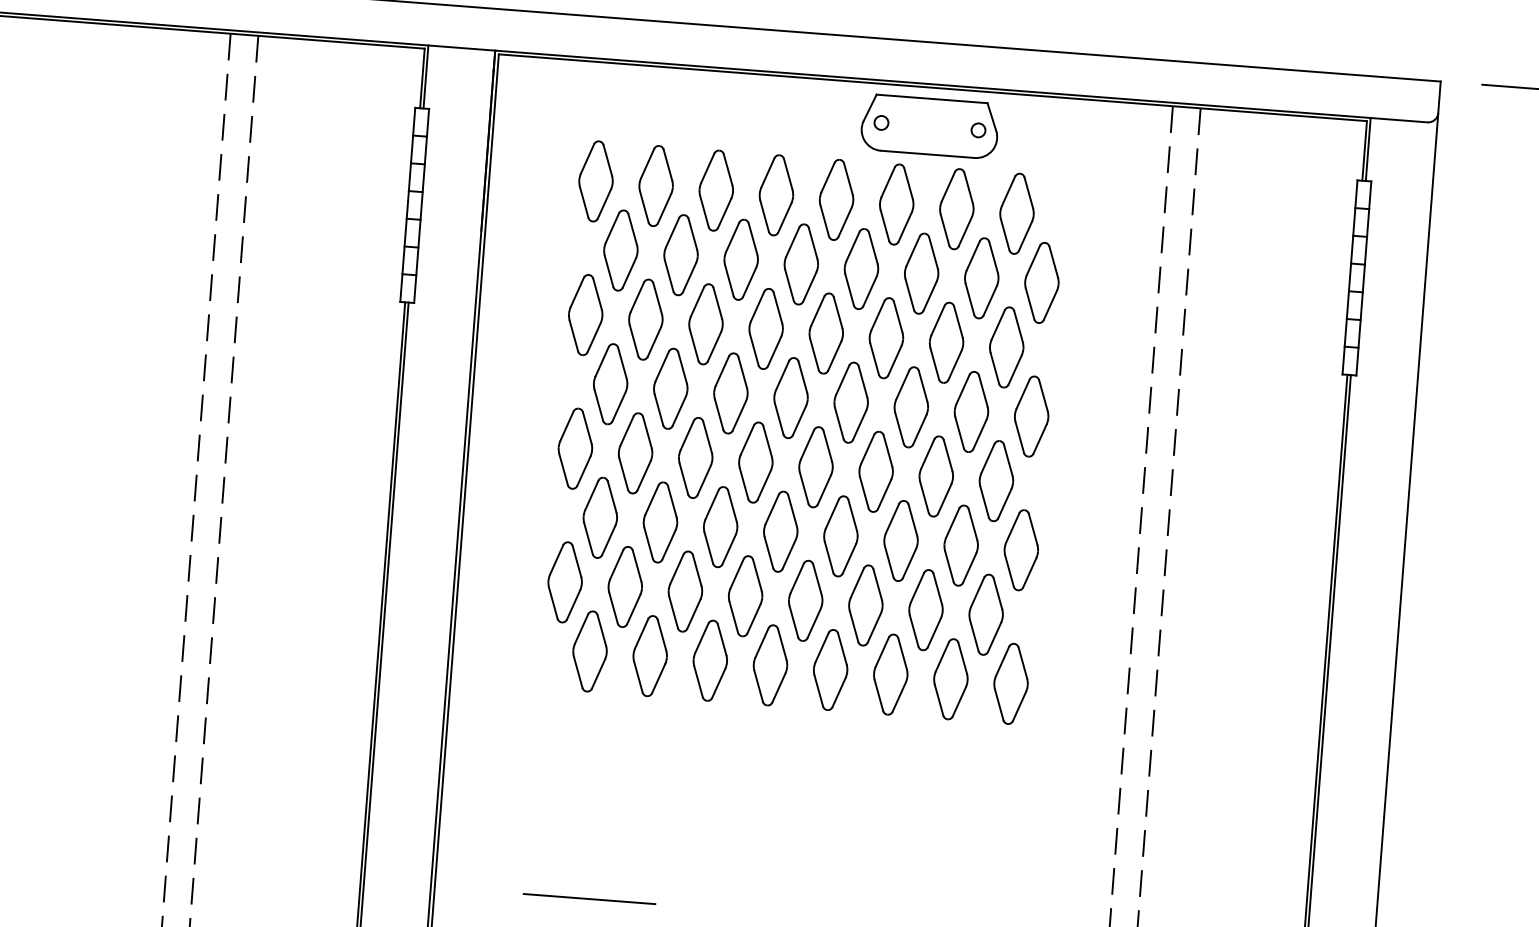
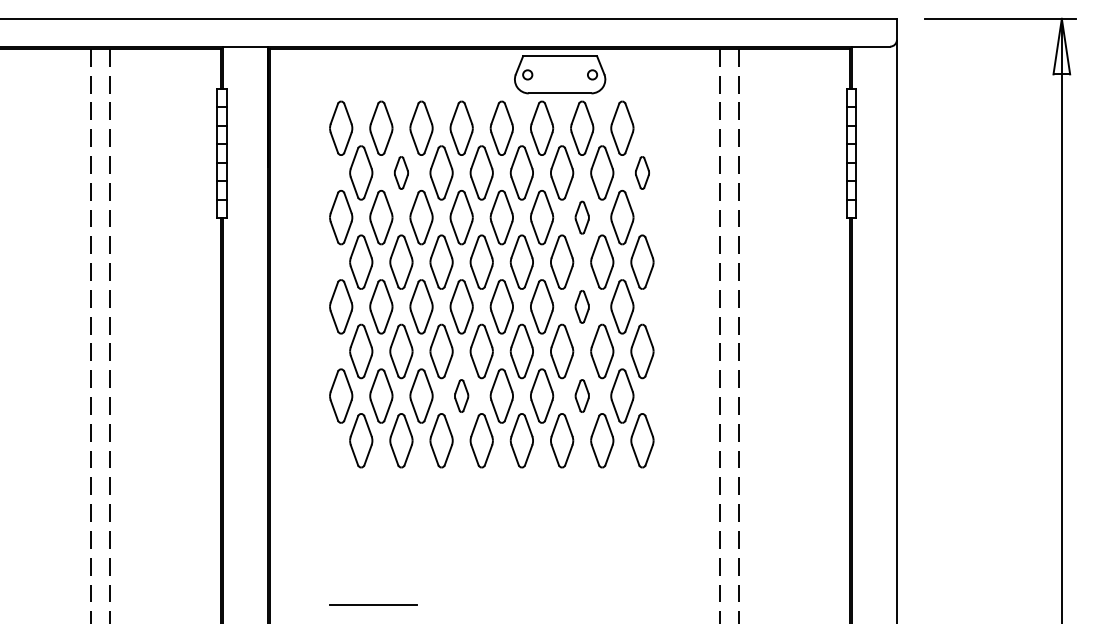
part: (681, 254) -> (401, 172), size x0.6
part: (1042, 282) -> (642, 172), size x0.6
part: (947, 342) -> (582, 217), size x0.6
part: (936, 475) -> (582, 306), size x0.6
part: (745, 595) -> (461, 395), size x0.6
part: (926, 609) -> (582, 395), size x0.6

